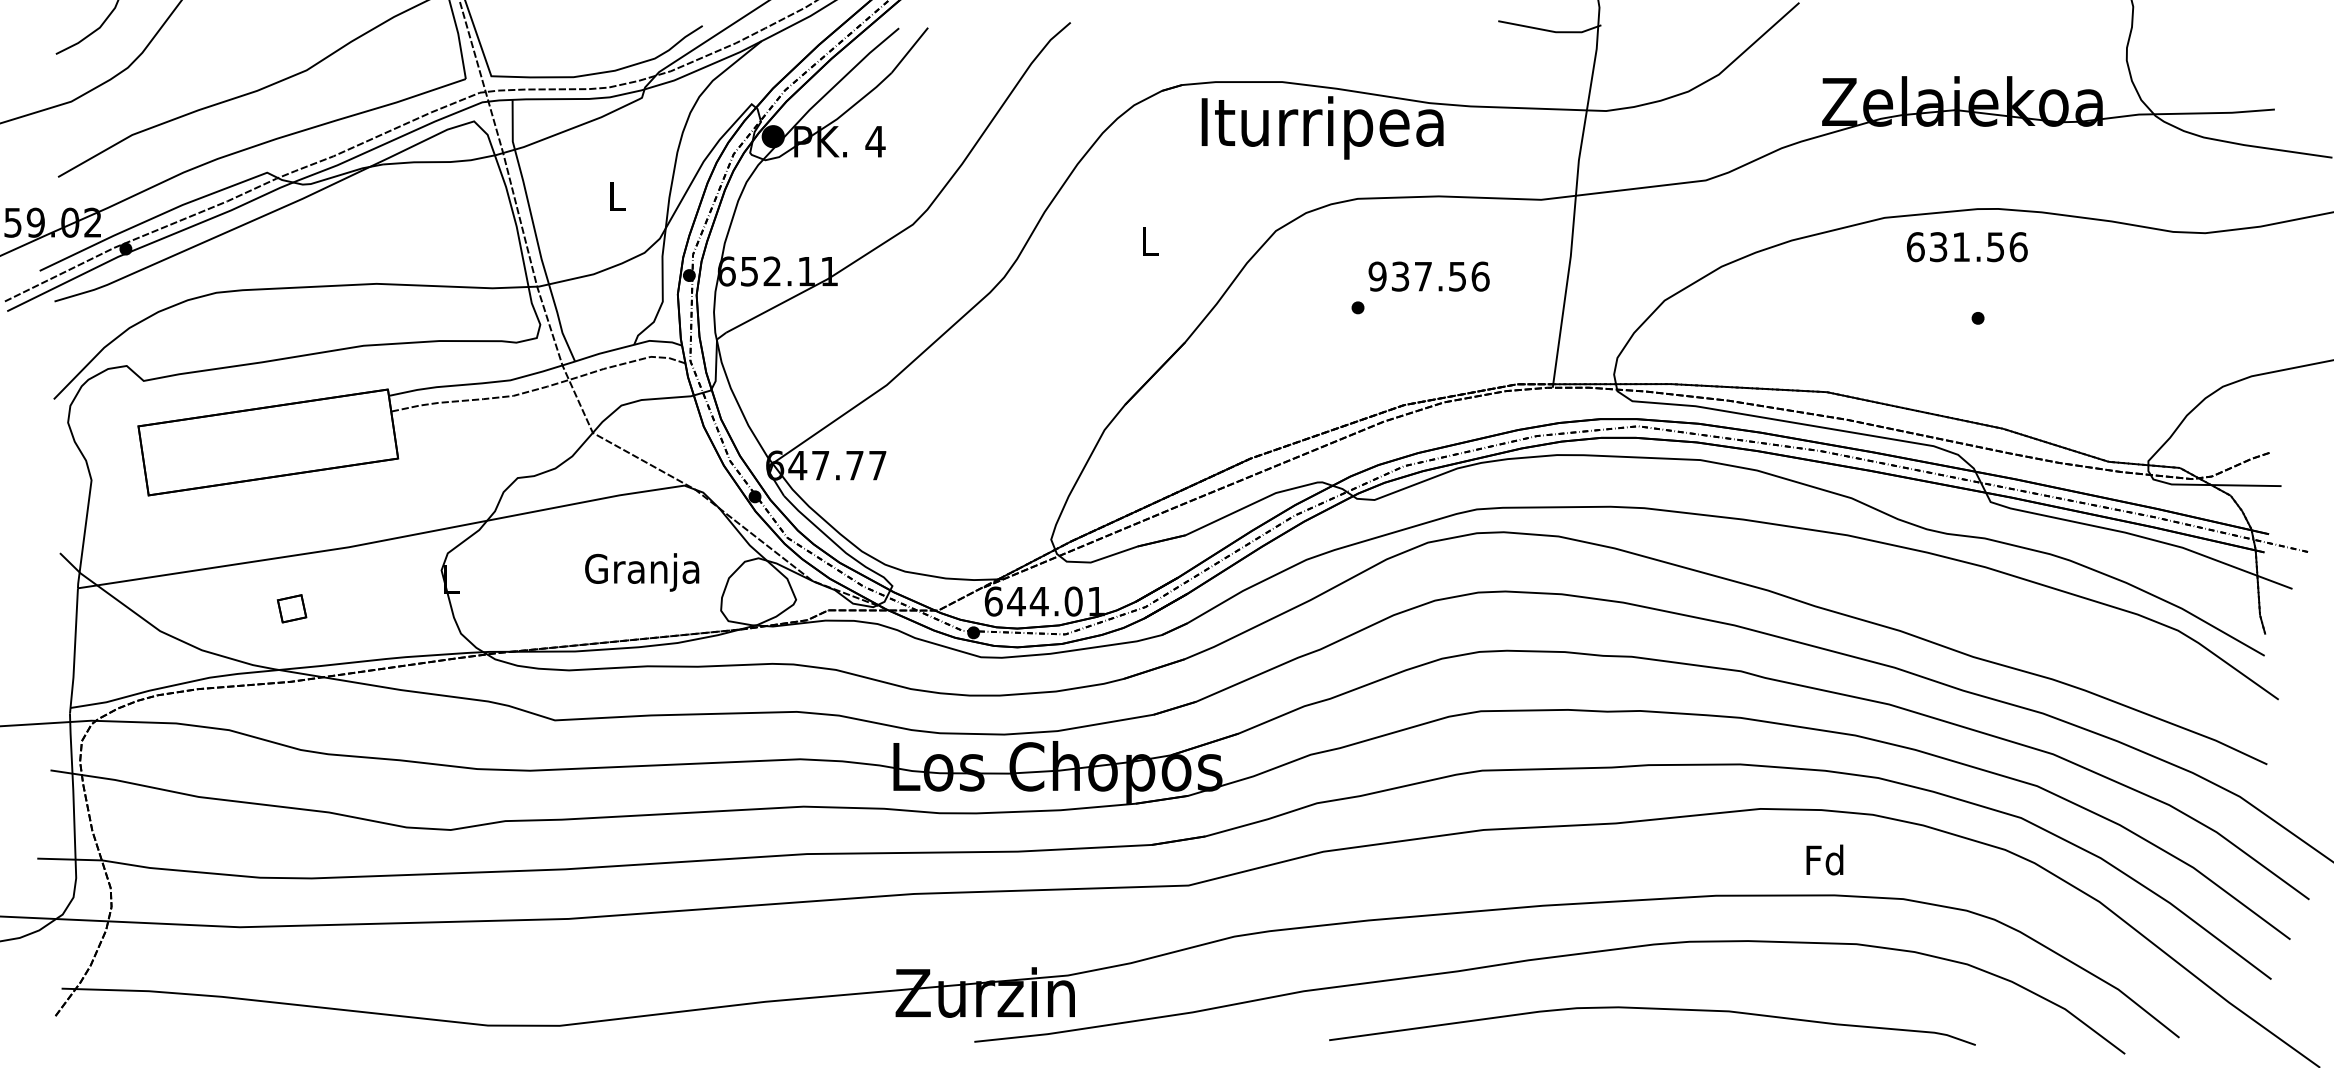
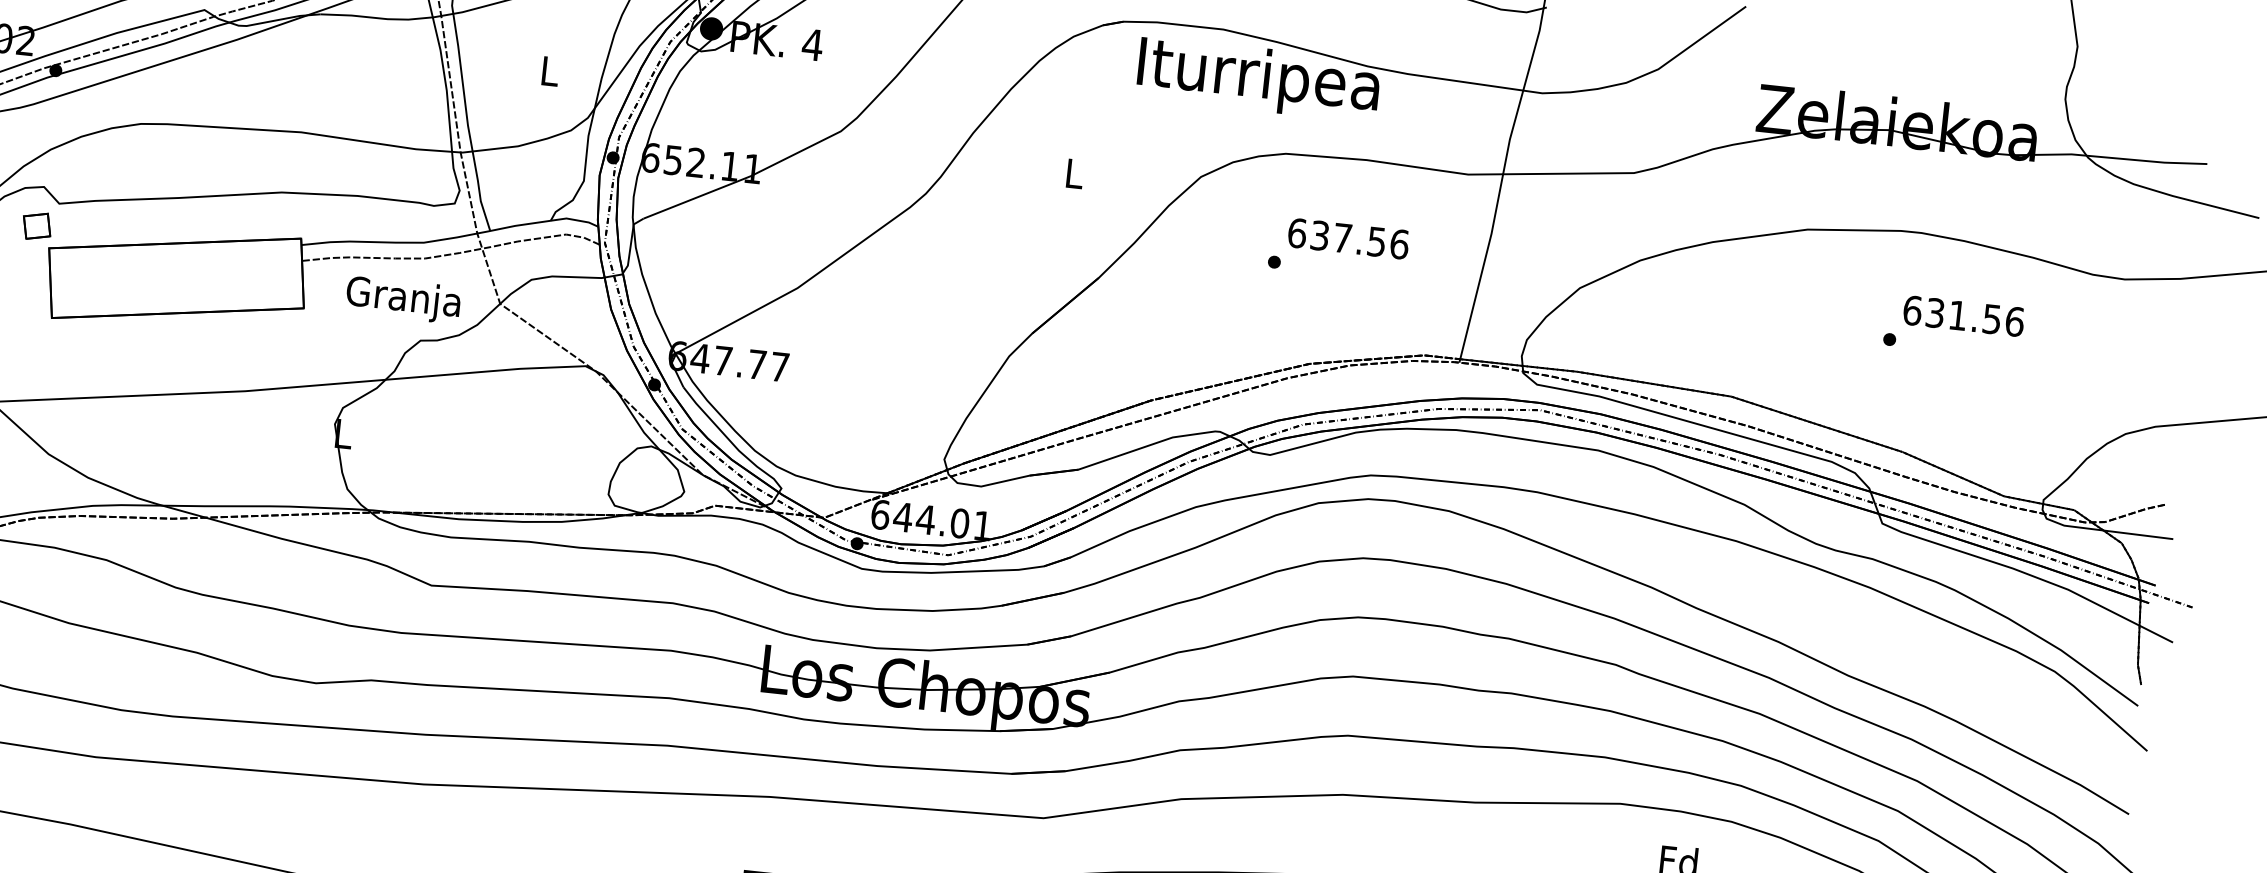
text: (1967, 247) -> (1964, 316), moved
text: (1377, 276) -> (1297, 233), 937.56 -> 637.56
text: (642, 572) -> (403, 300), moved
part: (291, 608) -> (36, 225), moved

